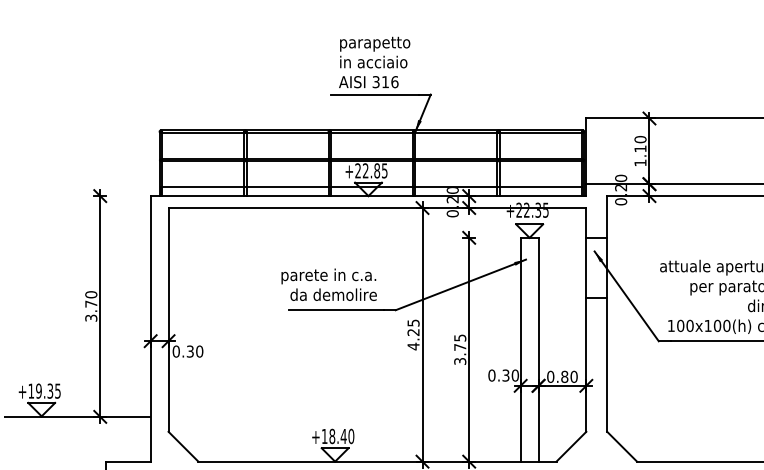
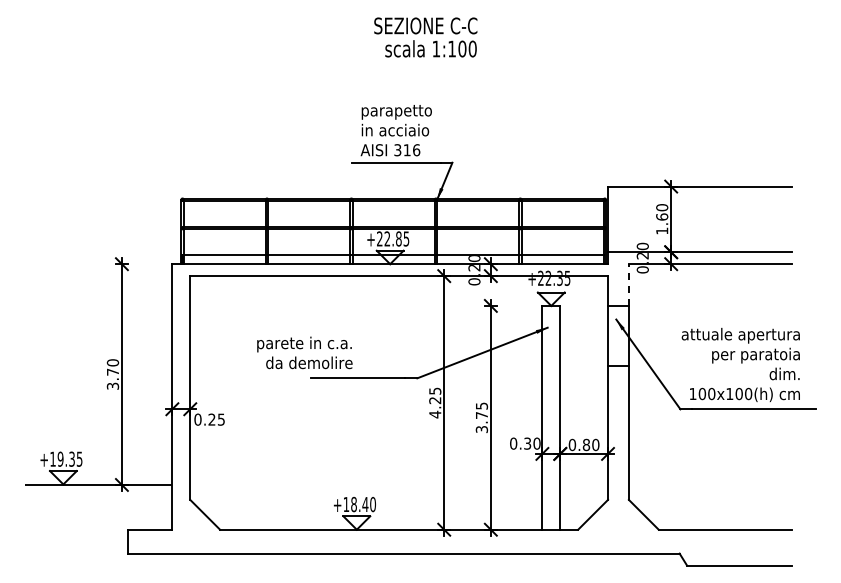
text: (640, 148) -> (662, 216), 1.10 -> 1.60
line: (606, 217) -> (628, 285), solid -> dashed
text: (328, 284) -> (304, 352), moved
text: (194, 351) -> (216, 419), 0.30 -> 0.25

